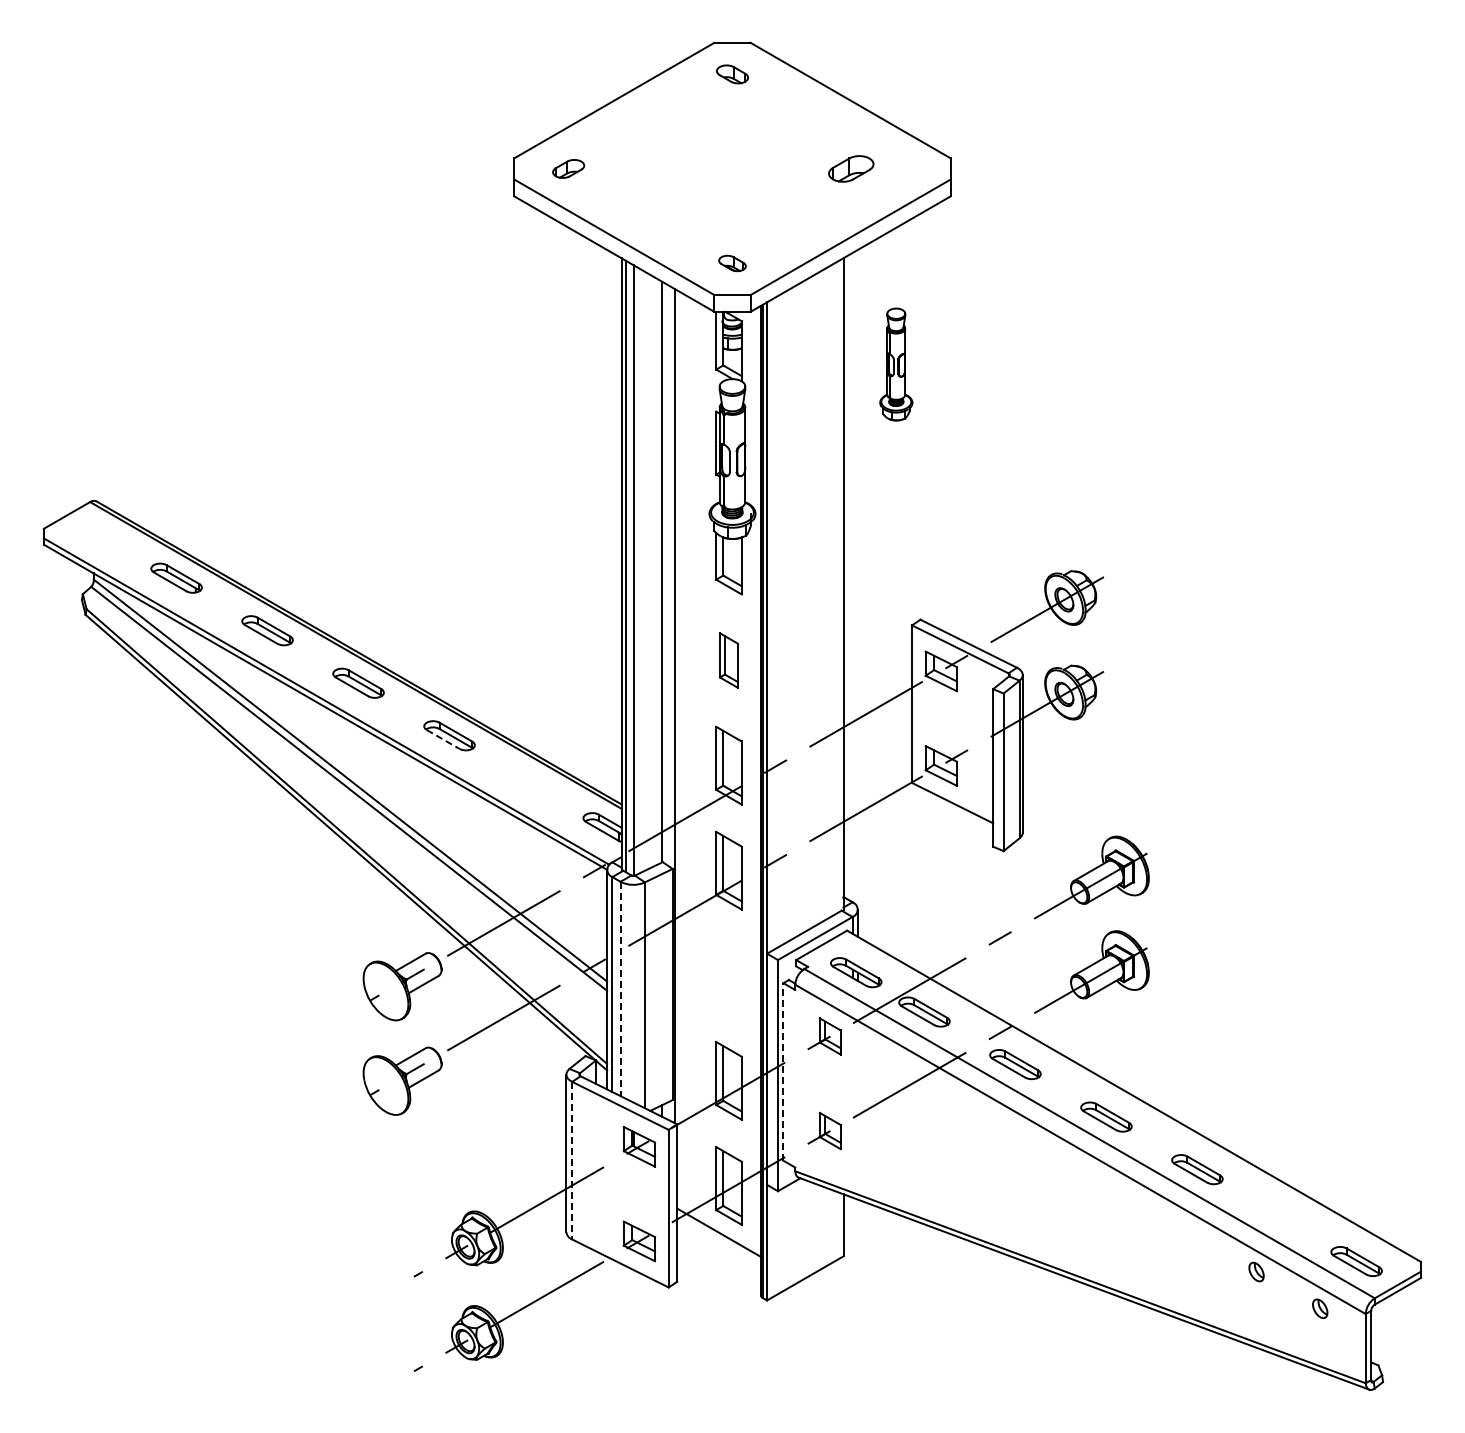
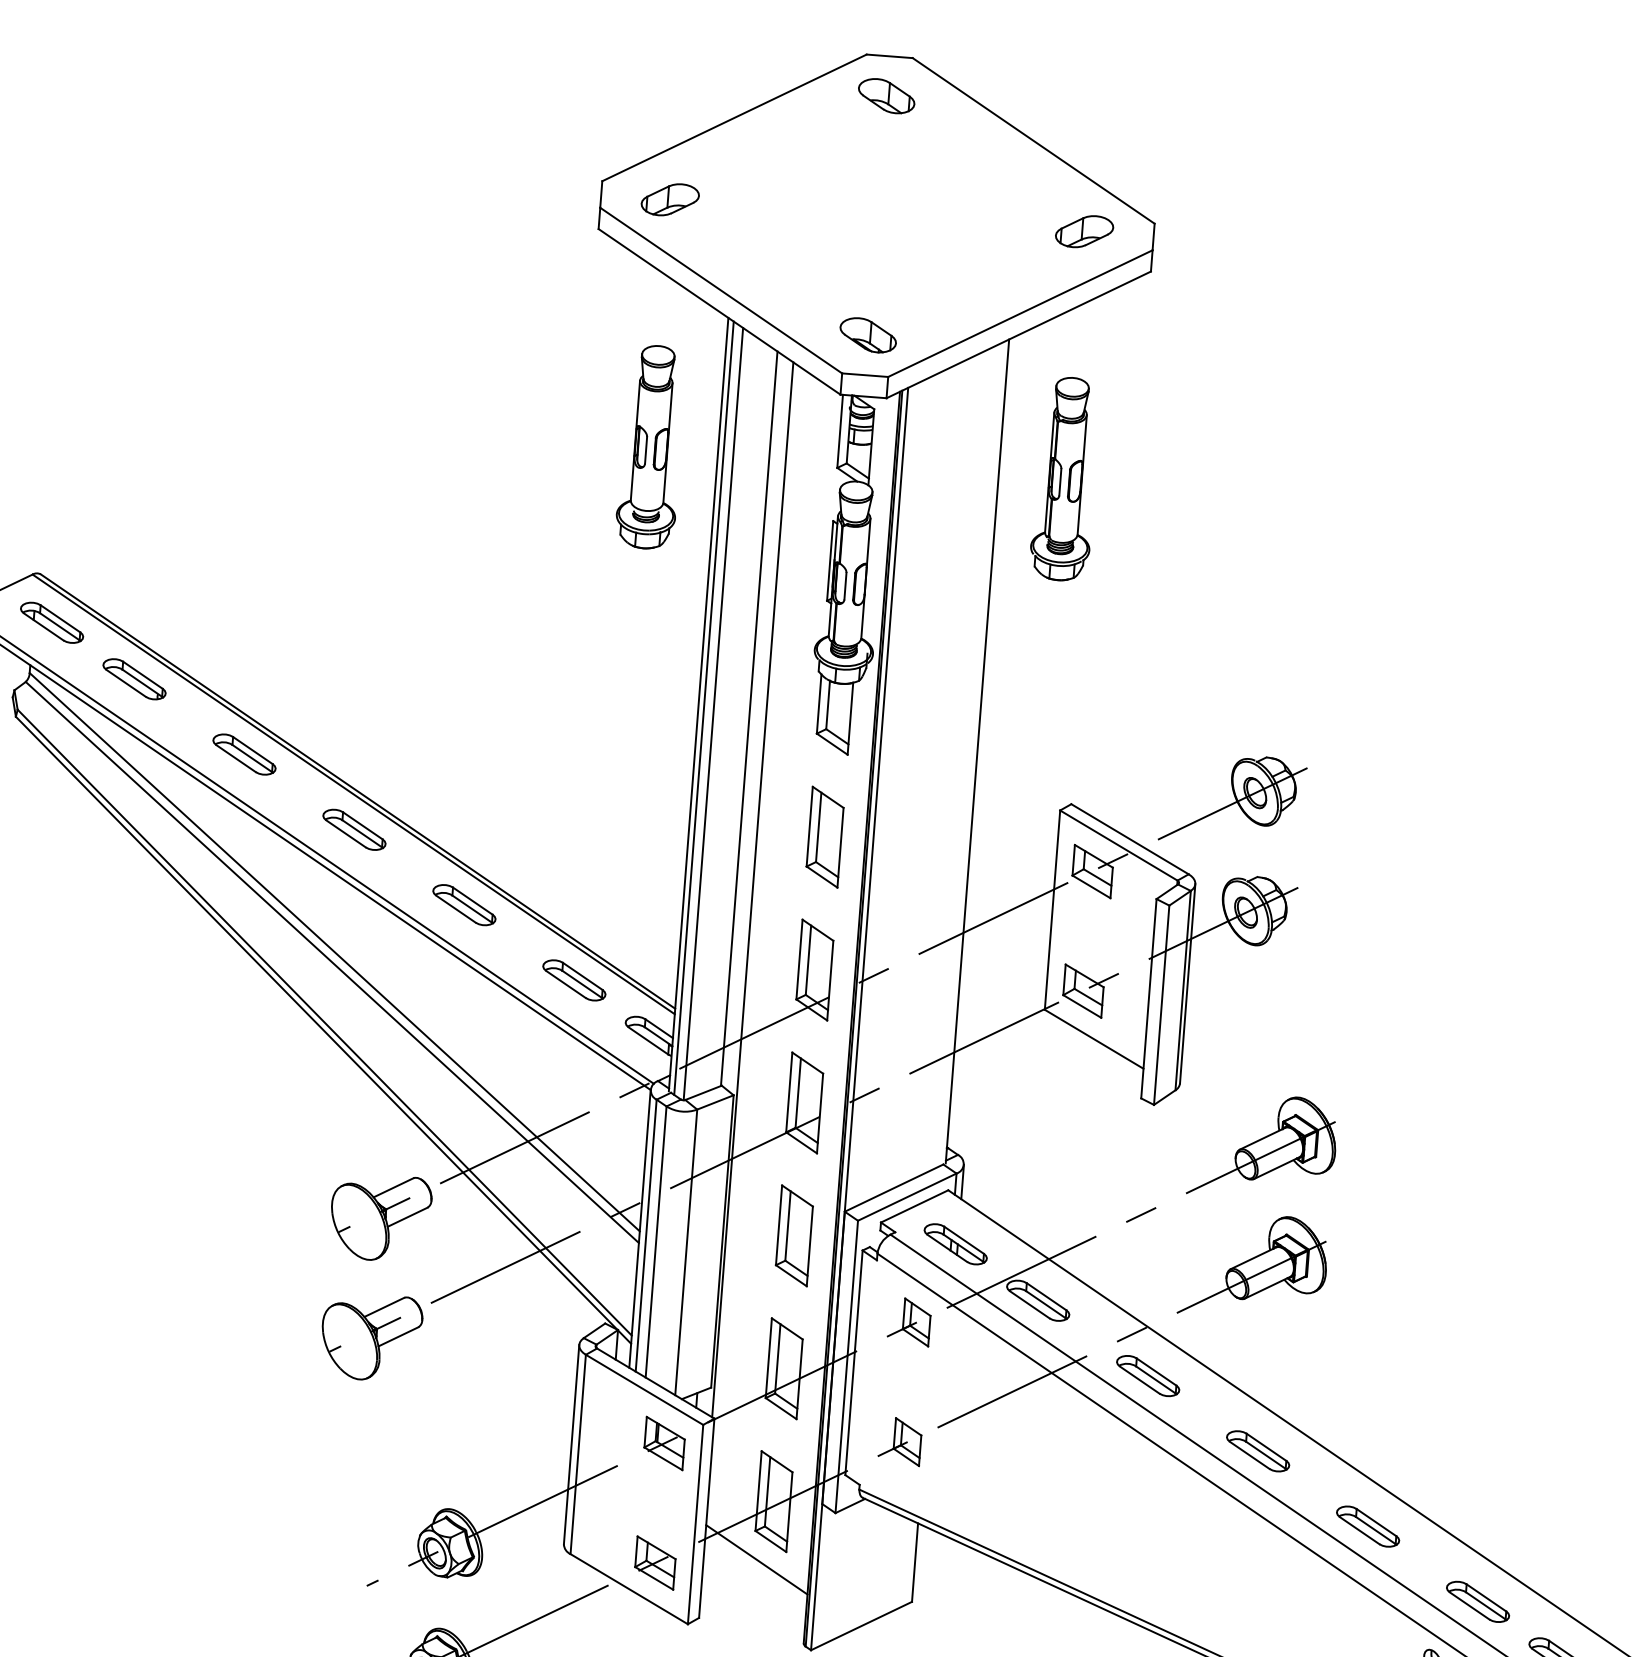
part: (732, 74) -> (886, 96), size x1.43
part: (568, 168) -> (670, 199), size x1.43
part: (851, 168) -> (1084, 231), moved
part: (732, 263) -> (868, 335), size x1.67
part: (568, 364) -> (651, 447), added
part: (896, 364) -> (1065, 479), size x1.43
part: (108, 538) -> (52, 622), added
part: (728, 660) -> (824, 837), size x1.43
line: (443, 739) -> (456, 909), dashed -> solid
part: (540, 787) -> (574, 979), added
part: (728, 975) -> (793, 1235), added
line: (620, 989) -> (655, 1242), dashed -> solid
line: (783, 1071) -> (854, 1362), dashed -> solid
line: (572, 1160) -> (578, 1454), dashed -> solid
part: (1288, 1221) -> (1478, 1601), added

